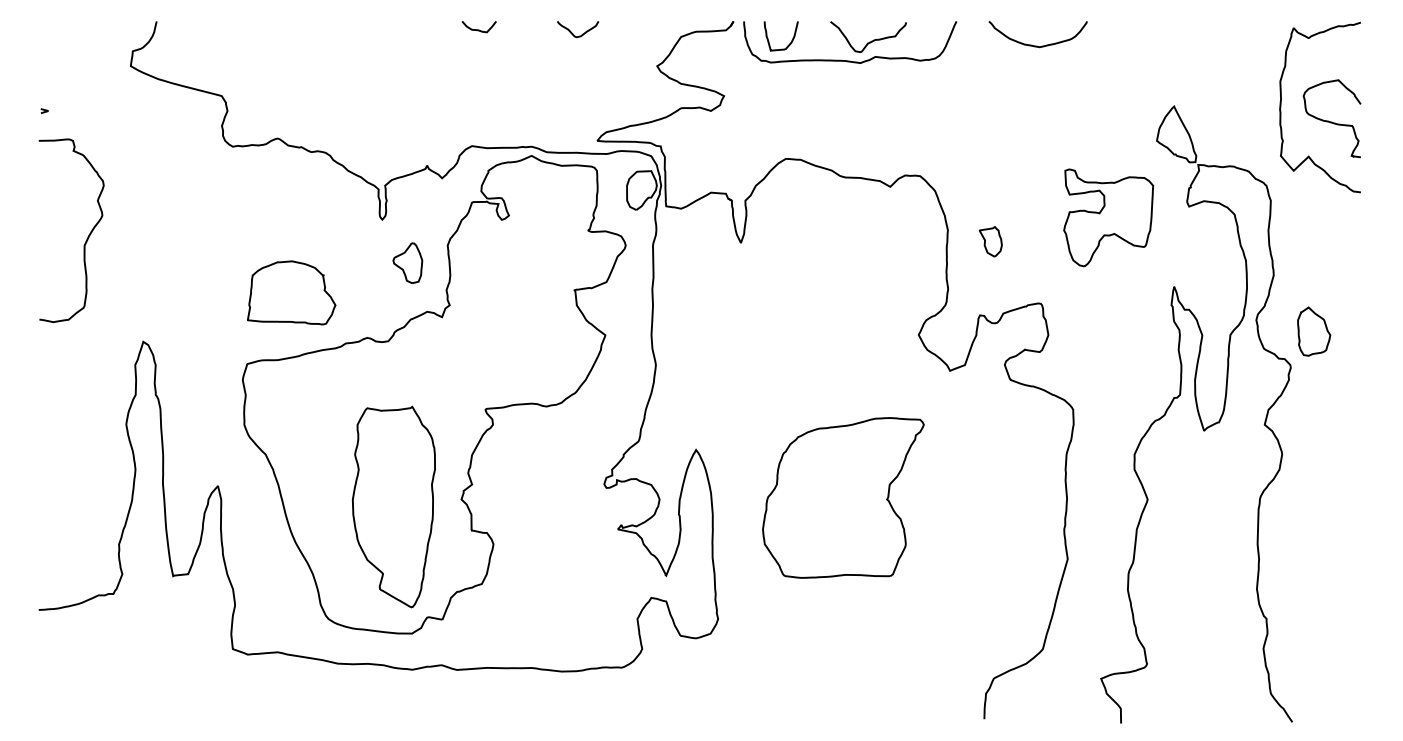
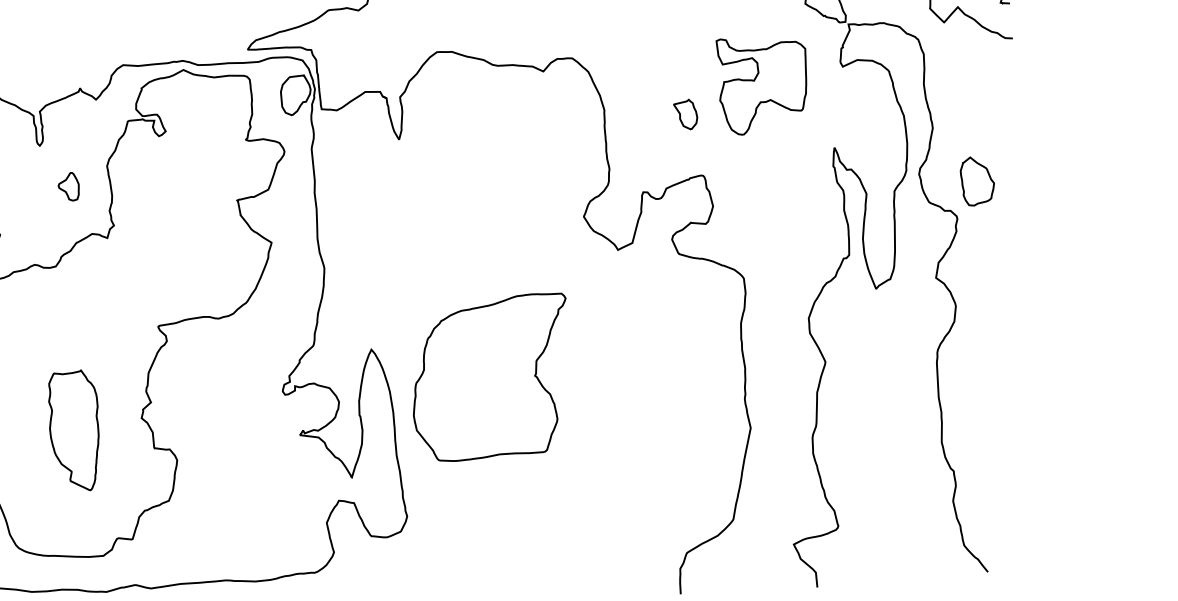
part: (990, 241) -> (685, 114), moved
part: (407, 262) -> (68, 186), size x0.7
part: (843, 497) -> (491, 377), moved
part: (393, 506) -> (74, 430), size x0.6

